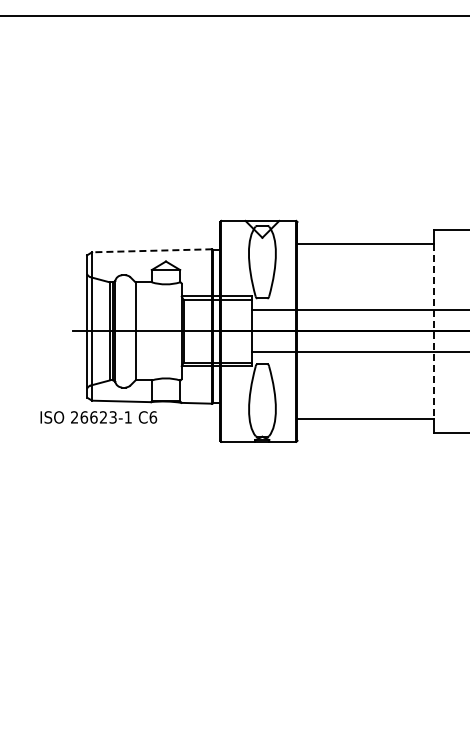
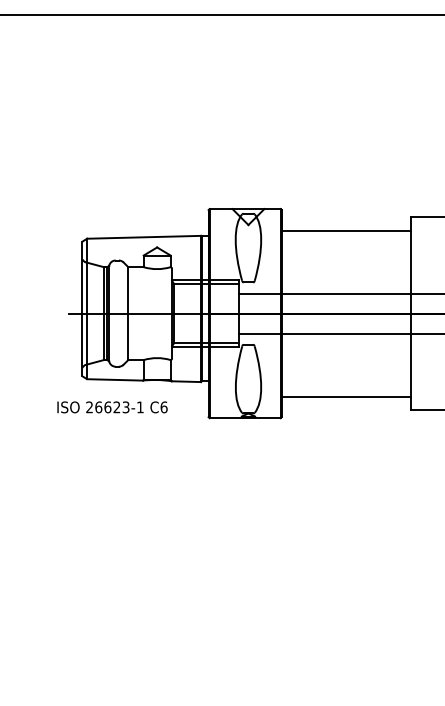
line: (151, 250) -> (143, 237), dashed -> solid
line: (434, 331) -> (411, 313), dashed -> solid
text: (98, 417) -> (112, 407), moved

